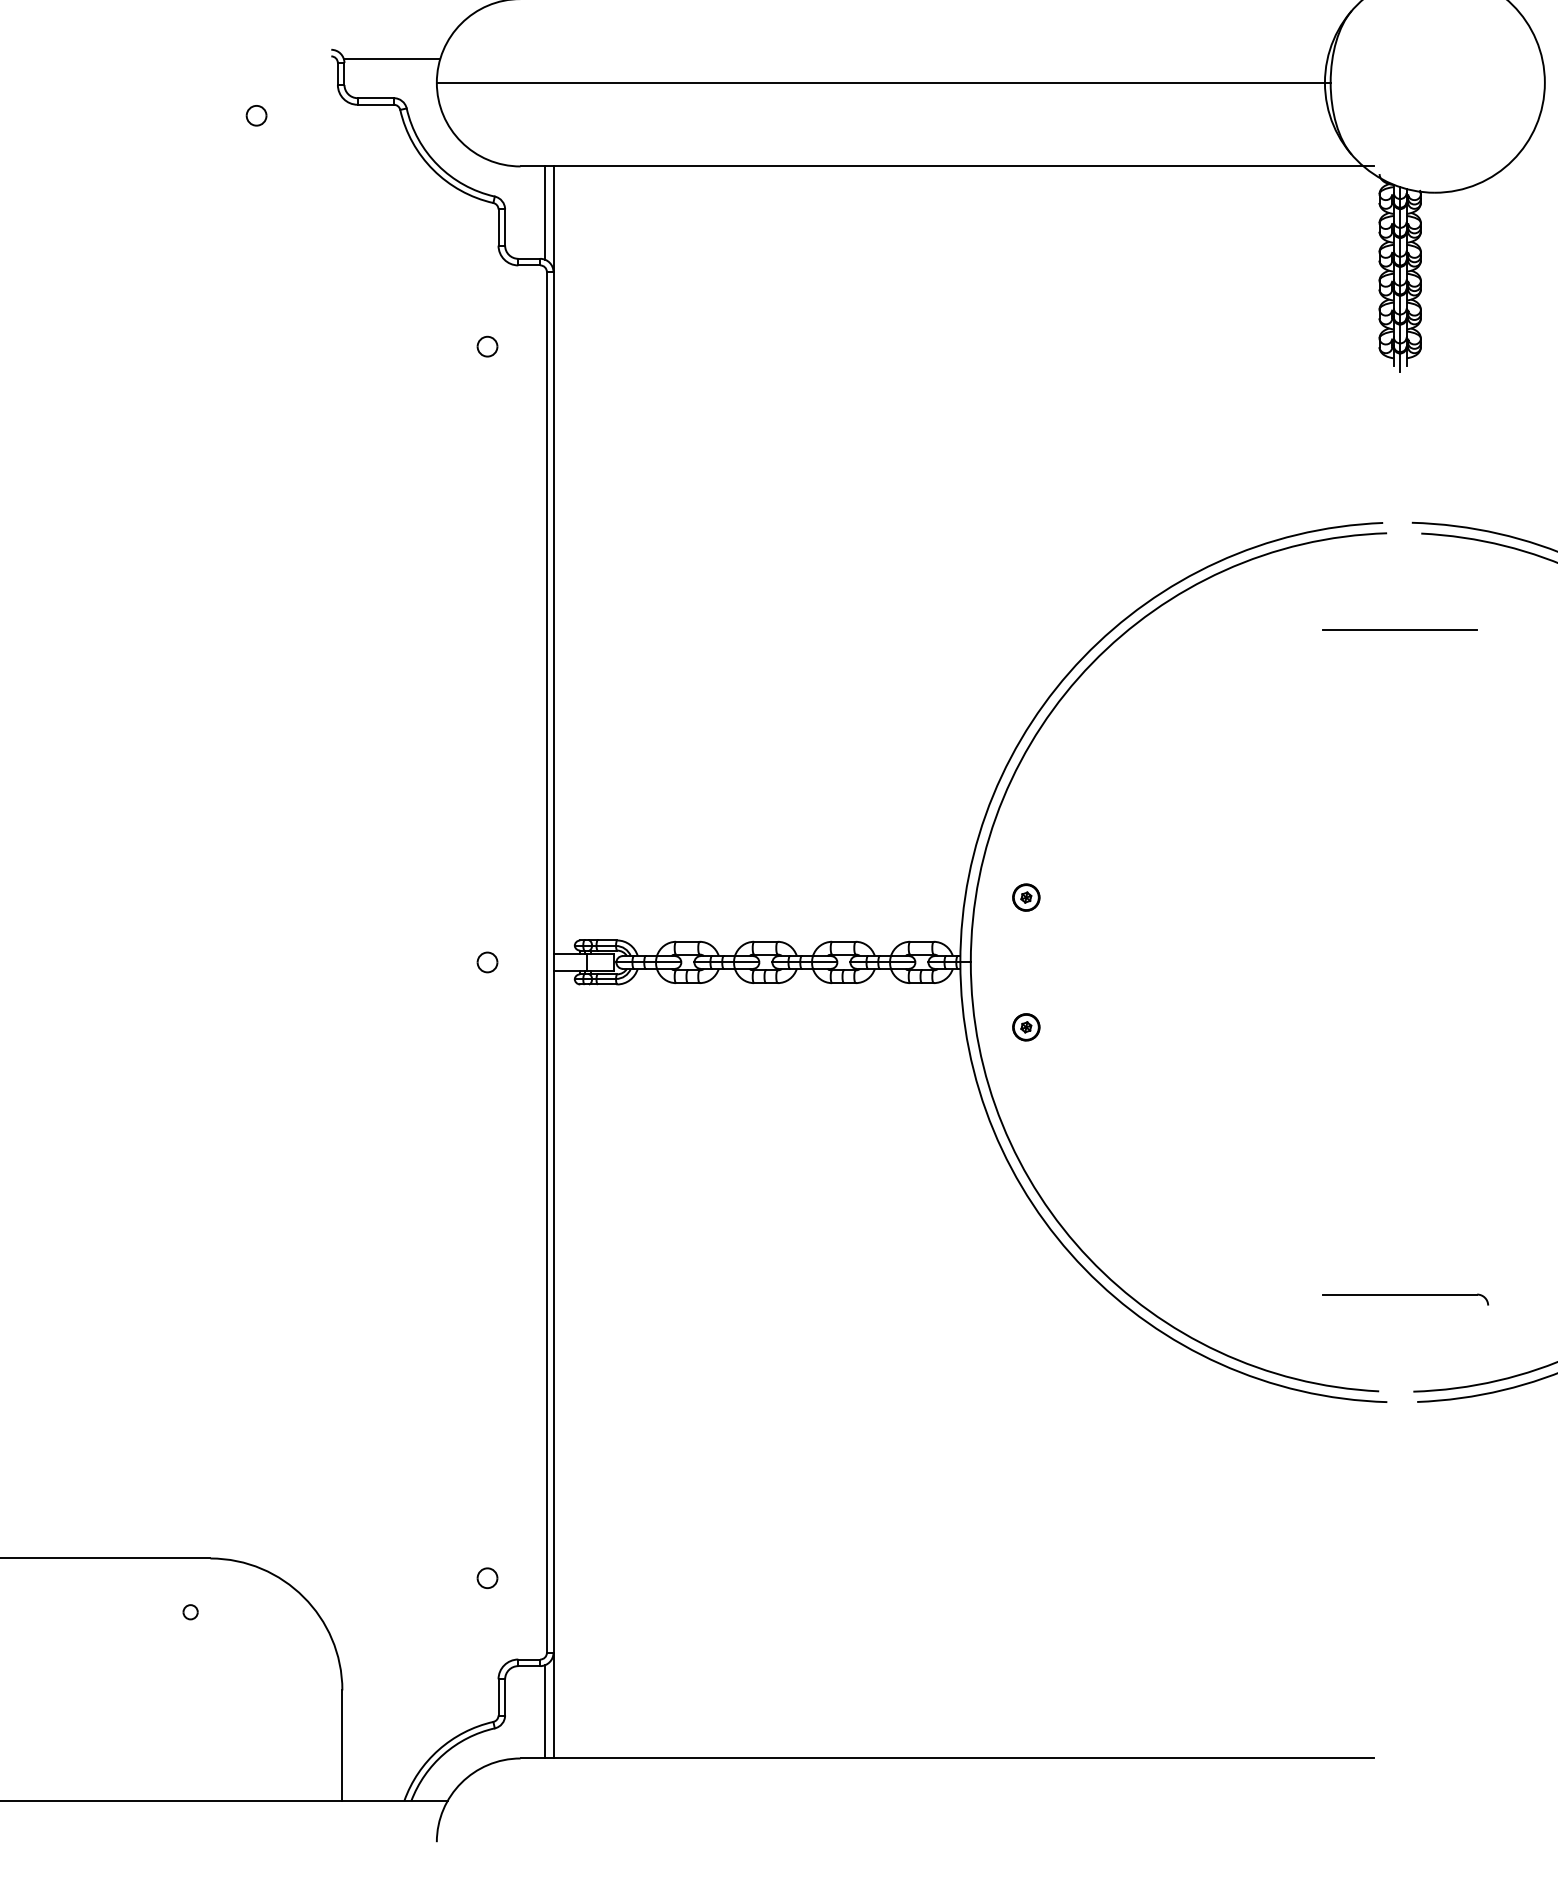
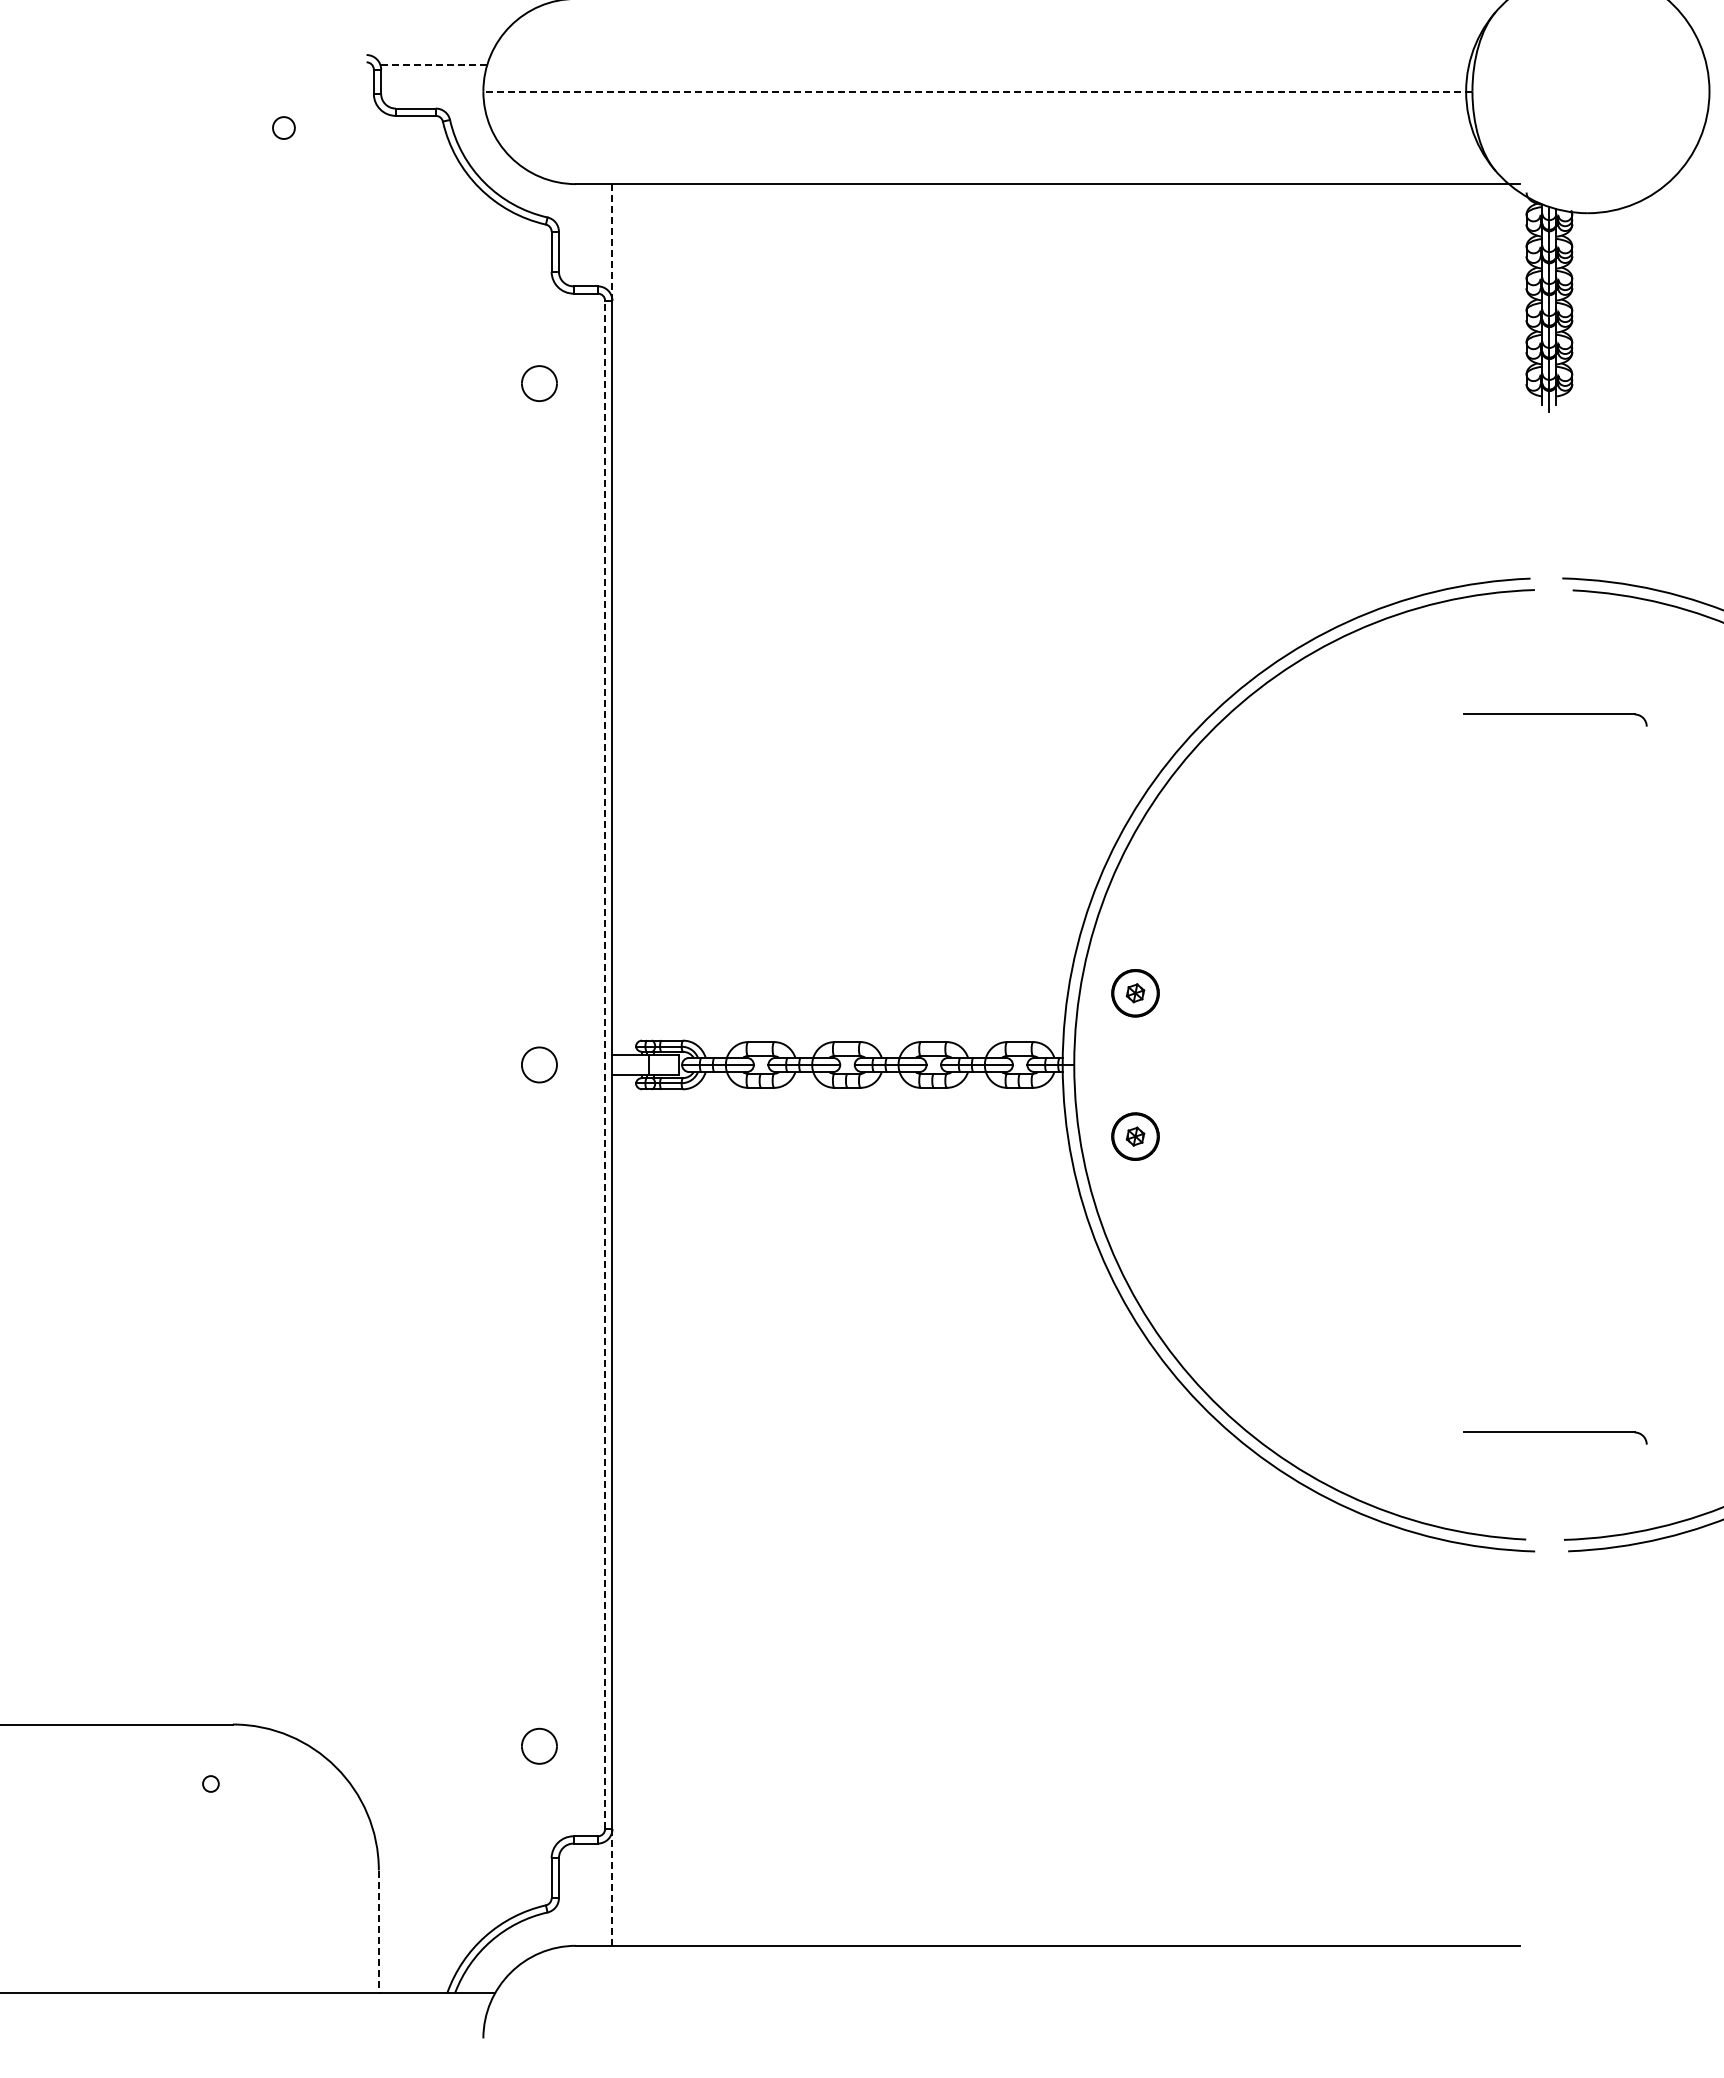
line: (391, 58) -> (433, 64), solid -> dashed
line: (883, 82) -> (977, 91), solid -> dashed
line: (544, 212) -> (602, 235), removed
line: (553, 219) -> (612, 242), solid -> dashed
part: (487, 346) -> (539, 383), size x1.6
line: (1400, 630) -> (1549, 697), removed
part: (1405, 650) -> (1555, 719), added
part: (1026, 896) -> (1135, 992), size x1.6
part: (487, 962) -> (539, 1064), size x1.6
line: (547, 962) -> (605, 1064), solid -> dashed
part: (1026, 1027) -> (1135, 1136), size x1.6
part: (487, 1578) -> (539, 1746), size x1.6
line: (553, 1704) -> (612, 1886), solid -> dashed
line: (544, 1711) -> (602, 1893), removed
line: (342, 1746) -> (378, 1932), solid -> dashed

